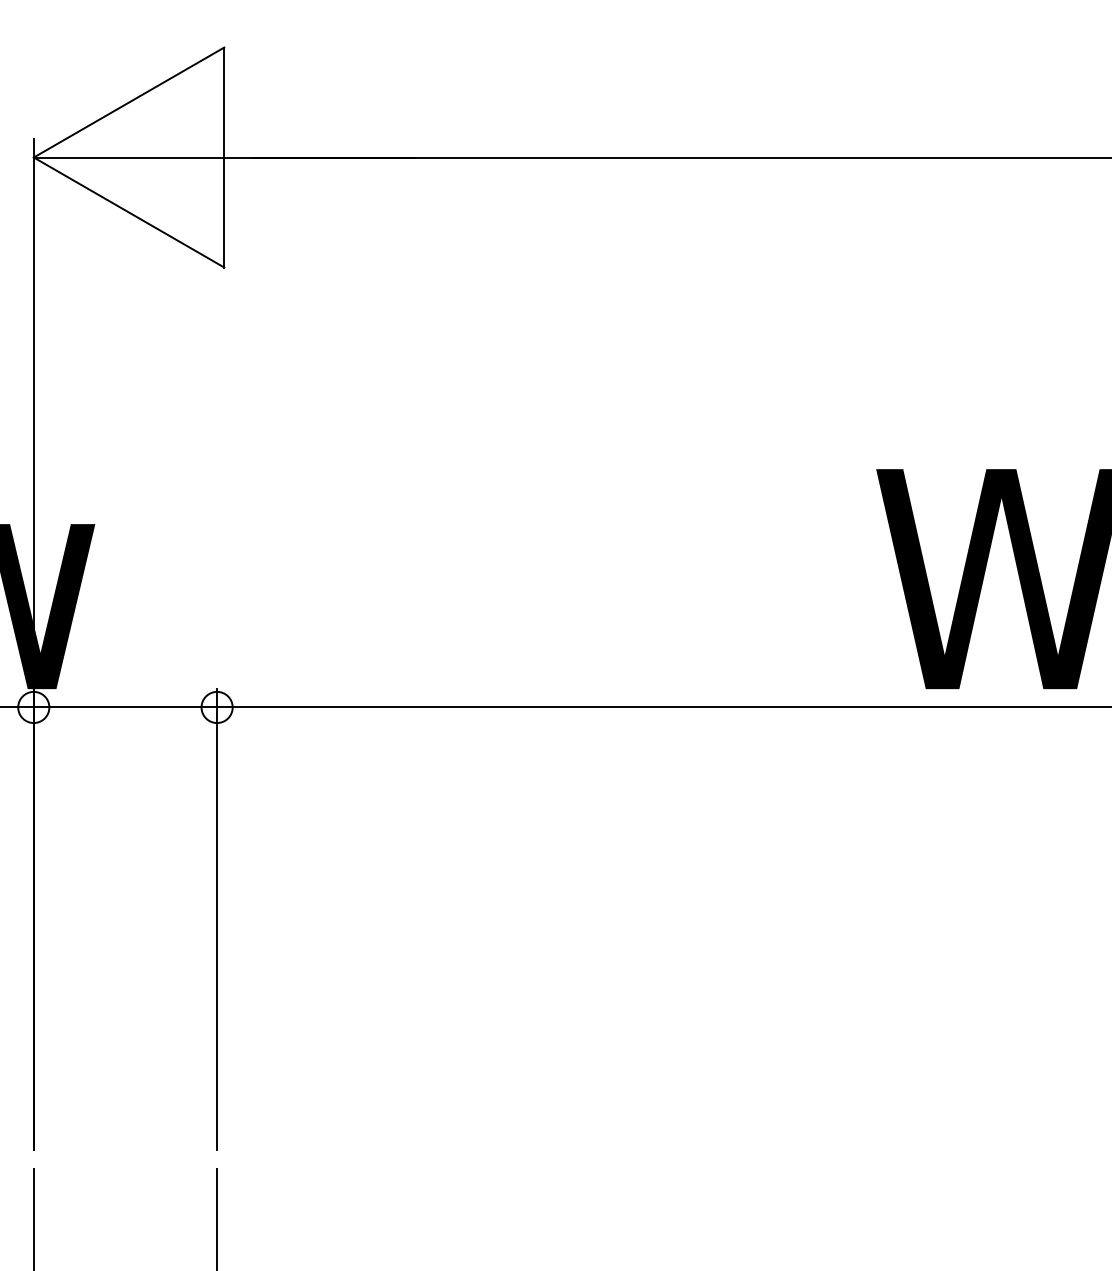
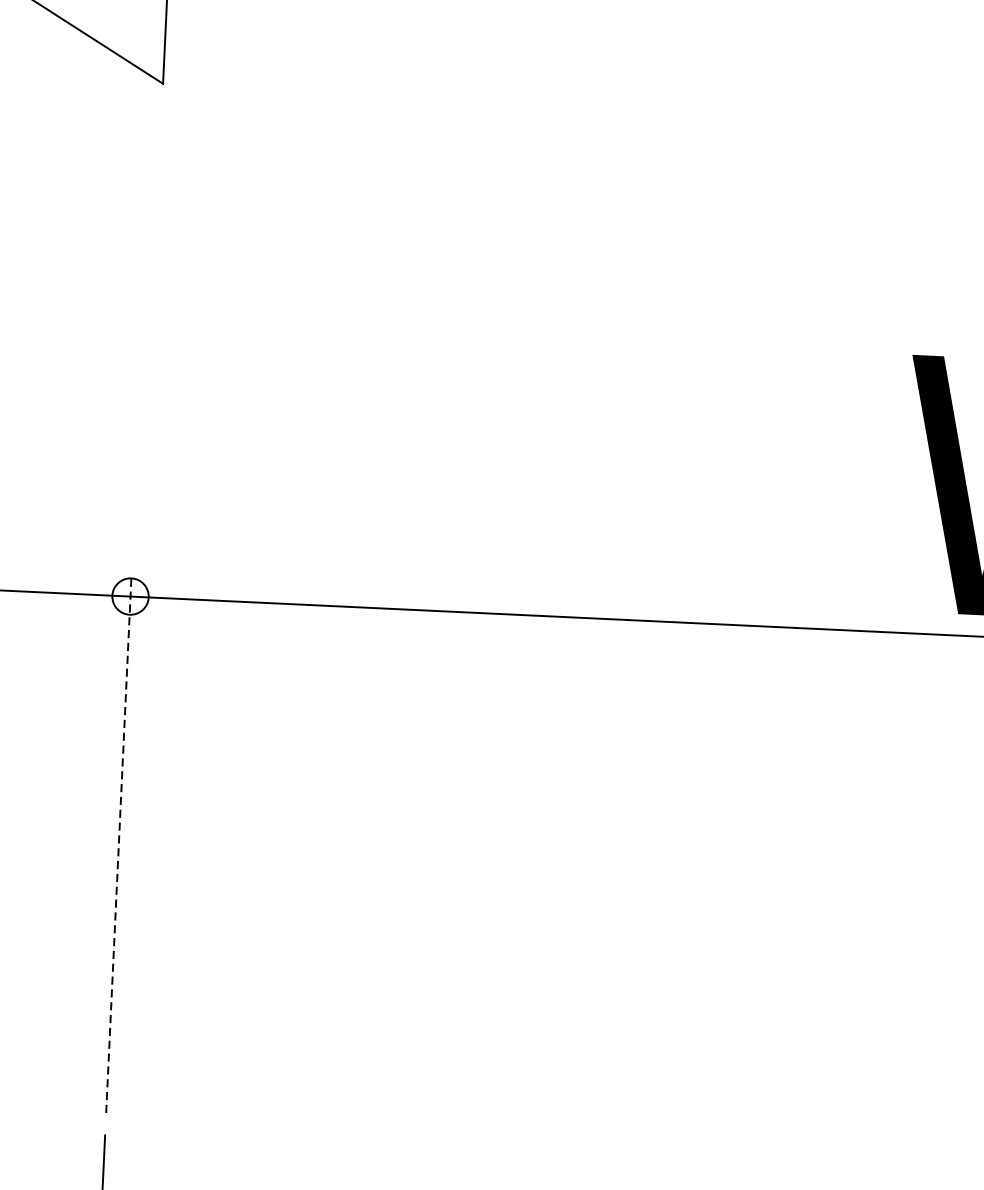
line: (217, 919) -> (119, 843), solid -> dashed

